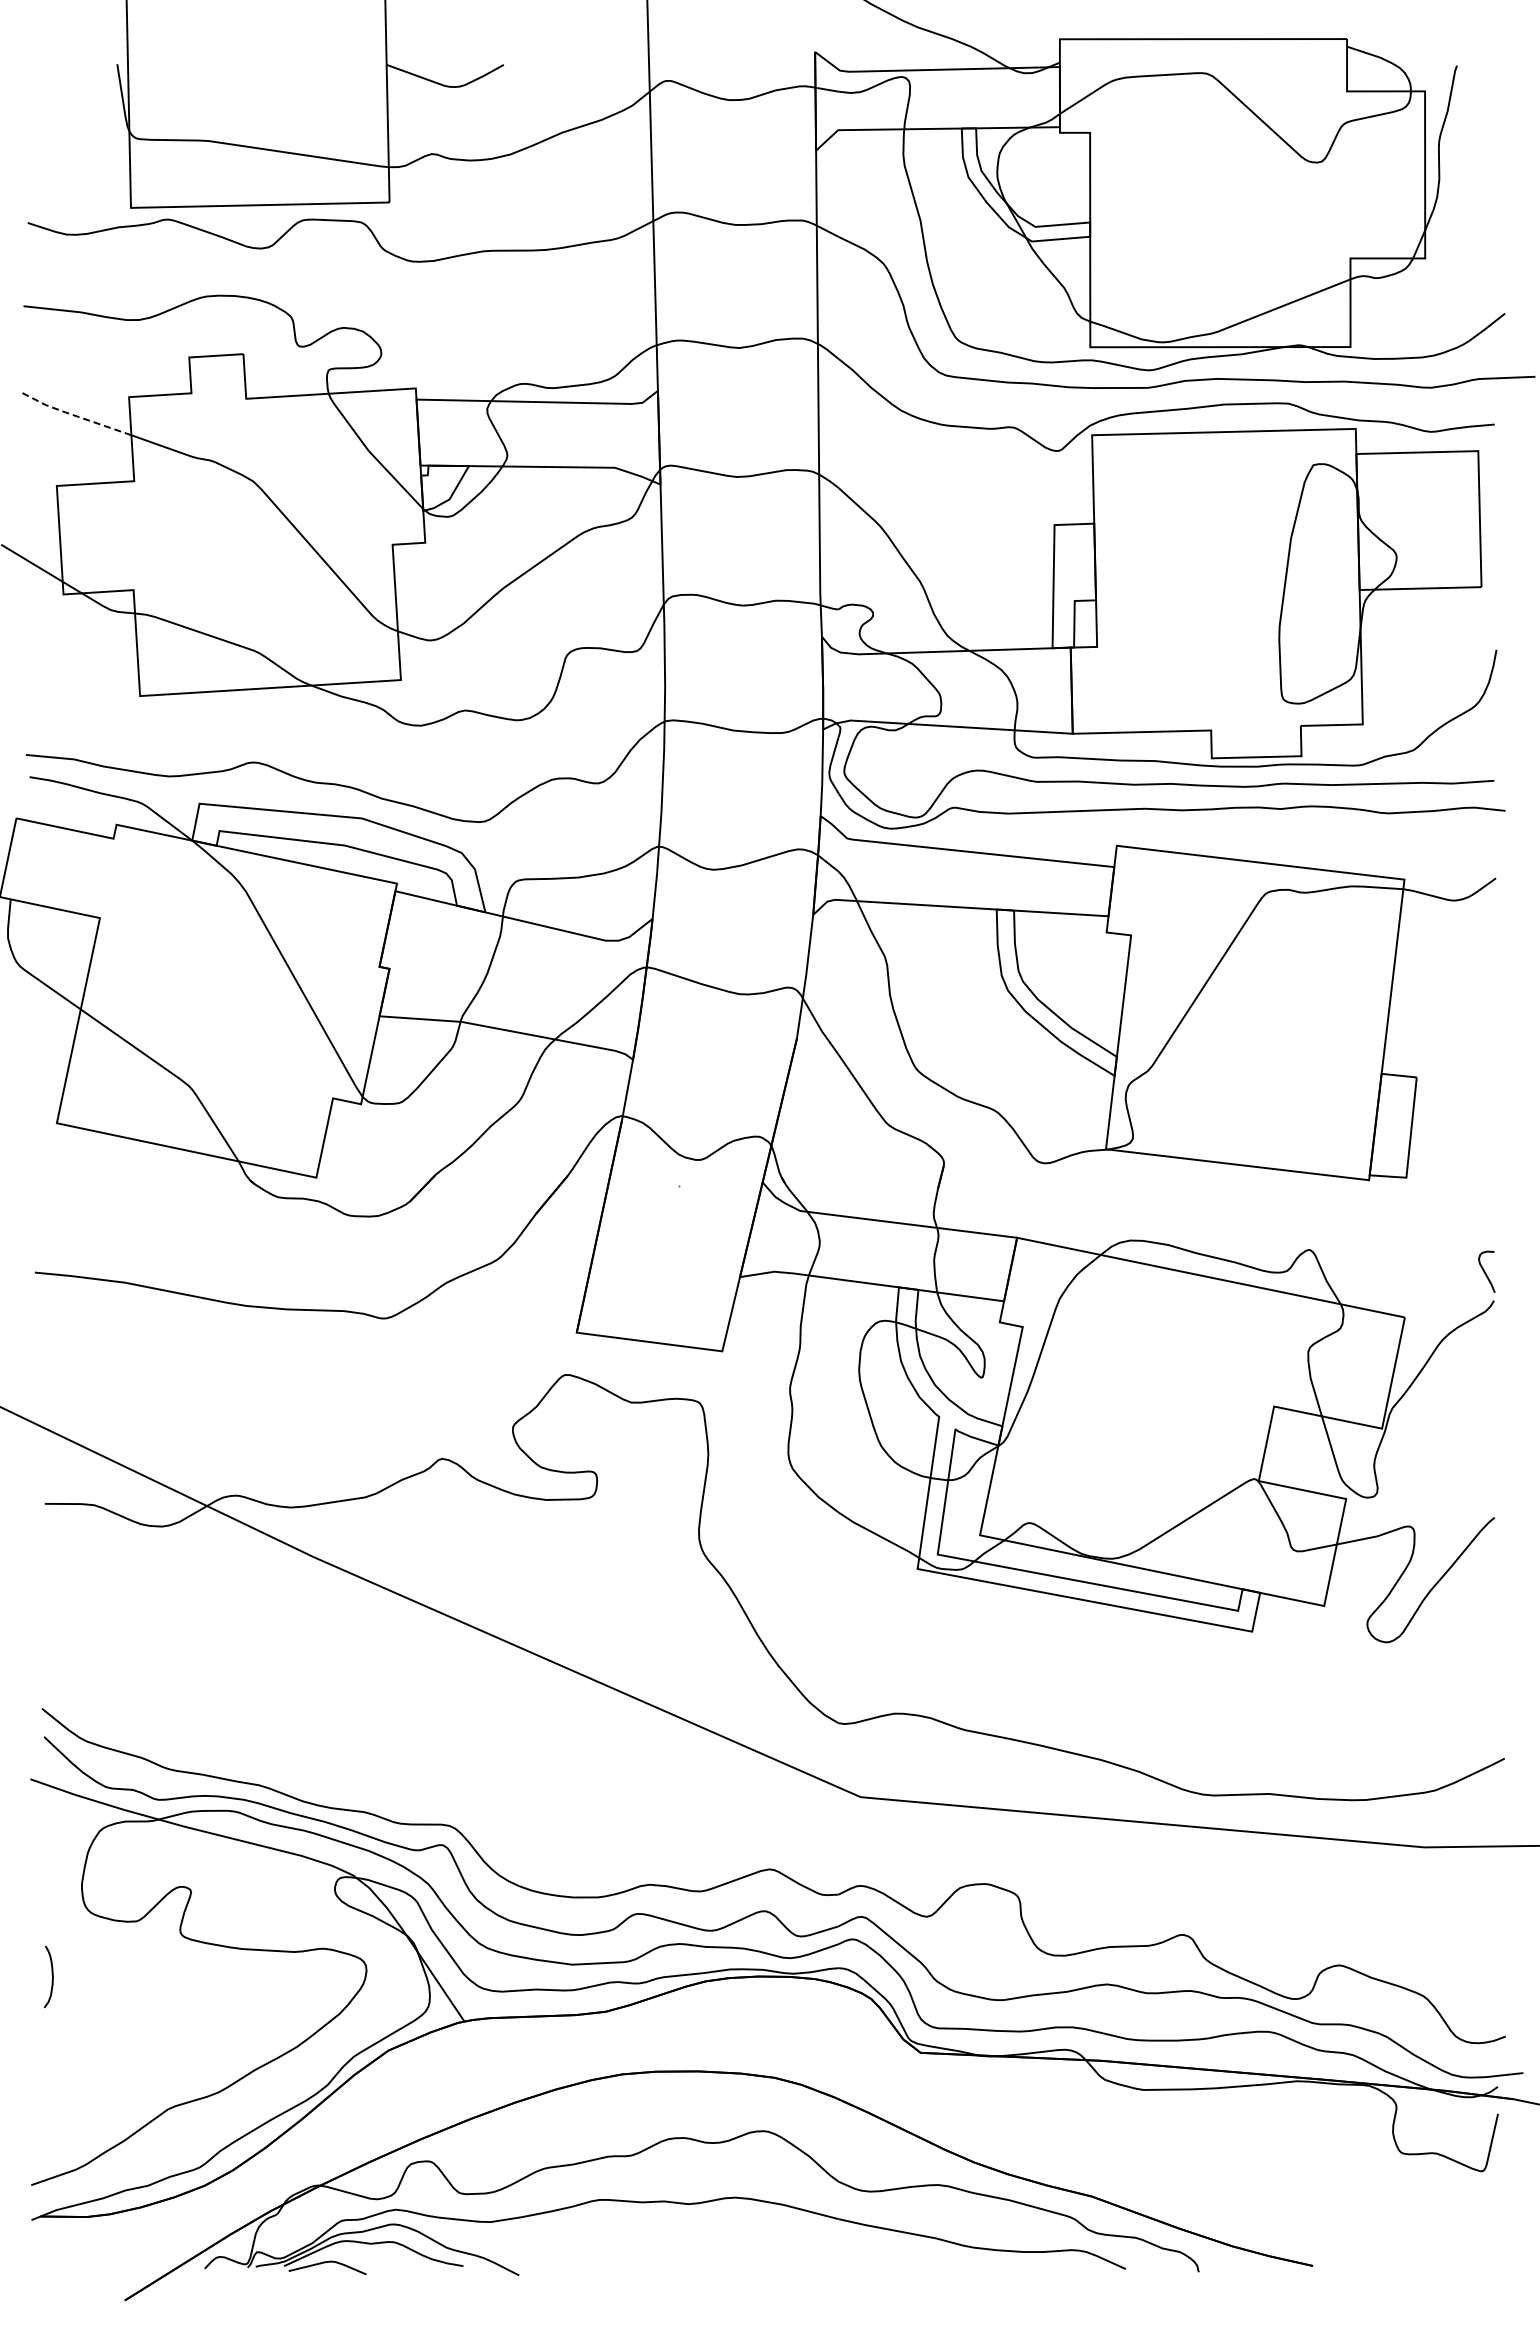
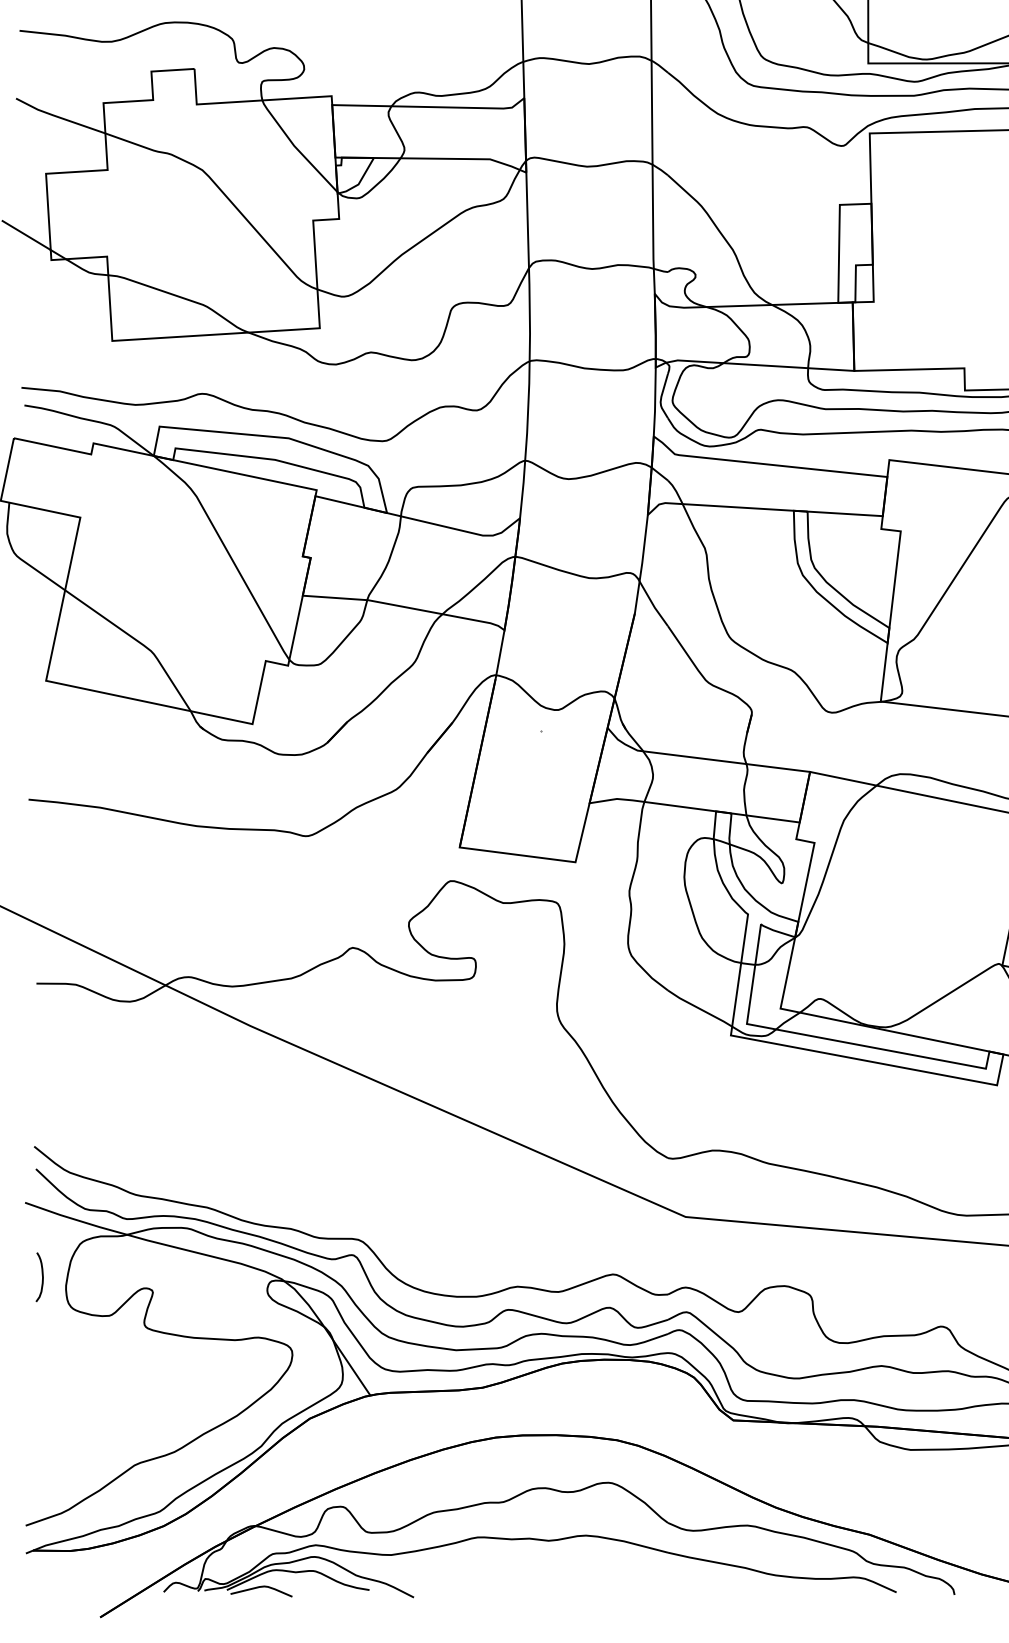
line: (73, 415) -> (59, 117), dashed -> solid
curve: (51, 1974) -> (41, 1275), moved

